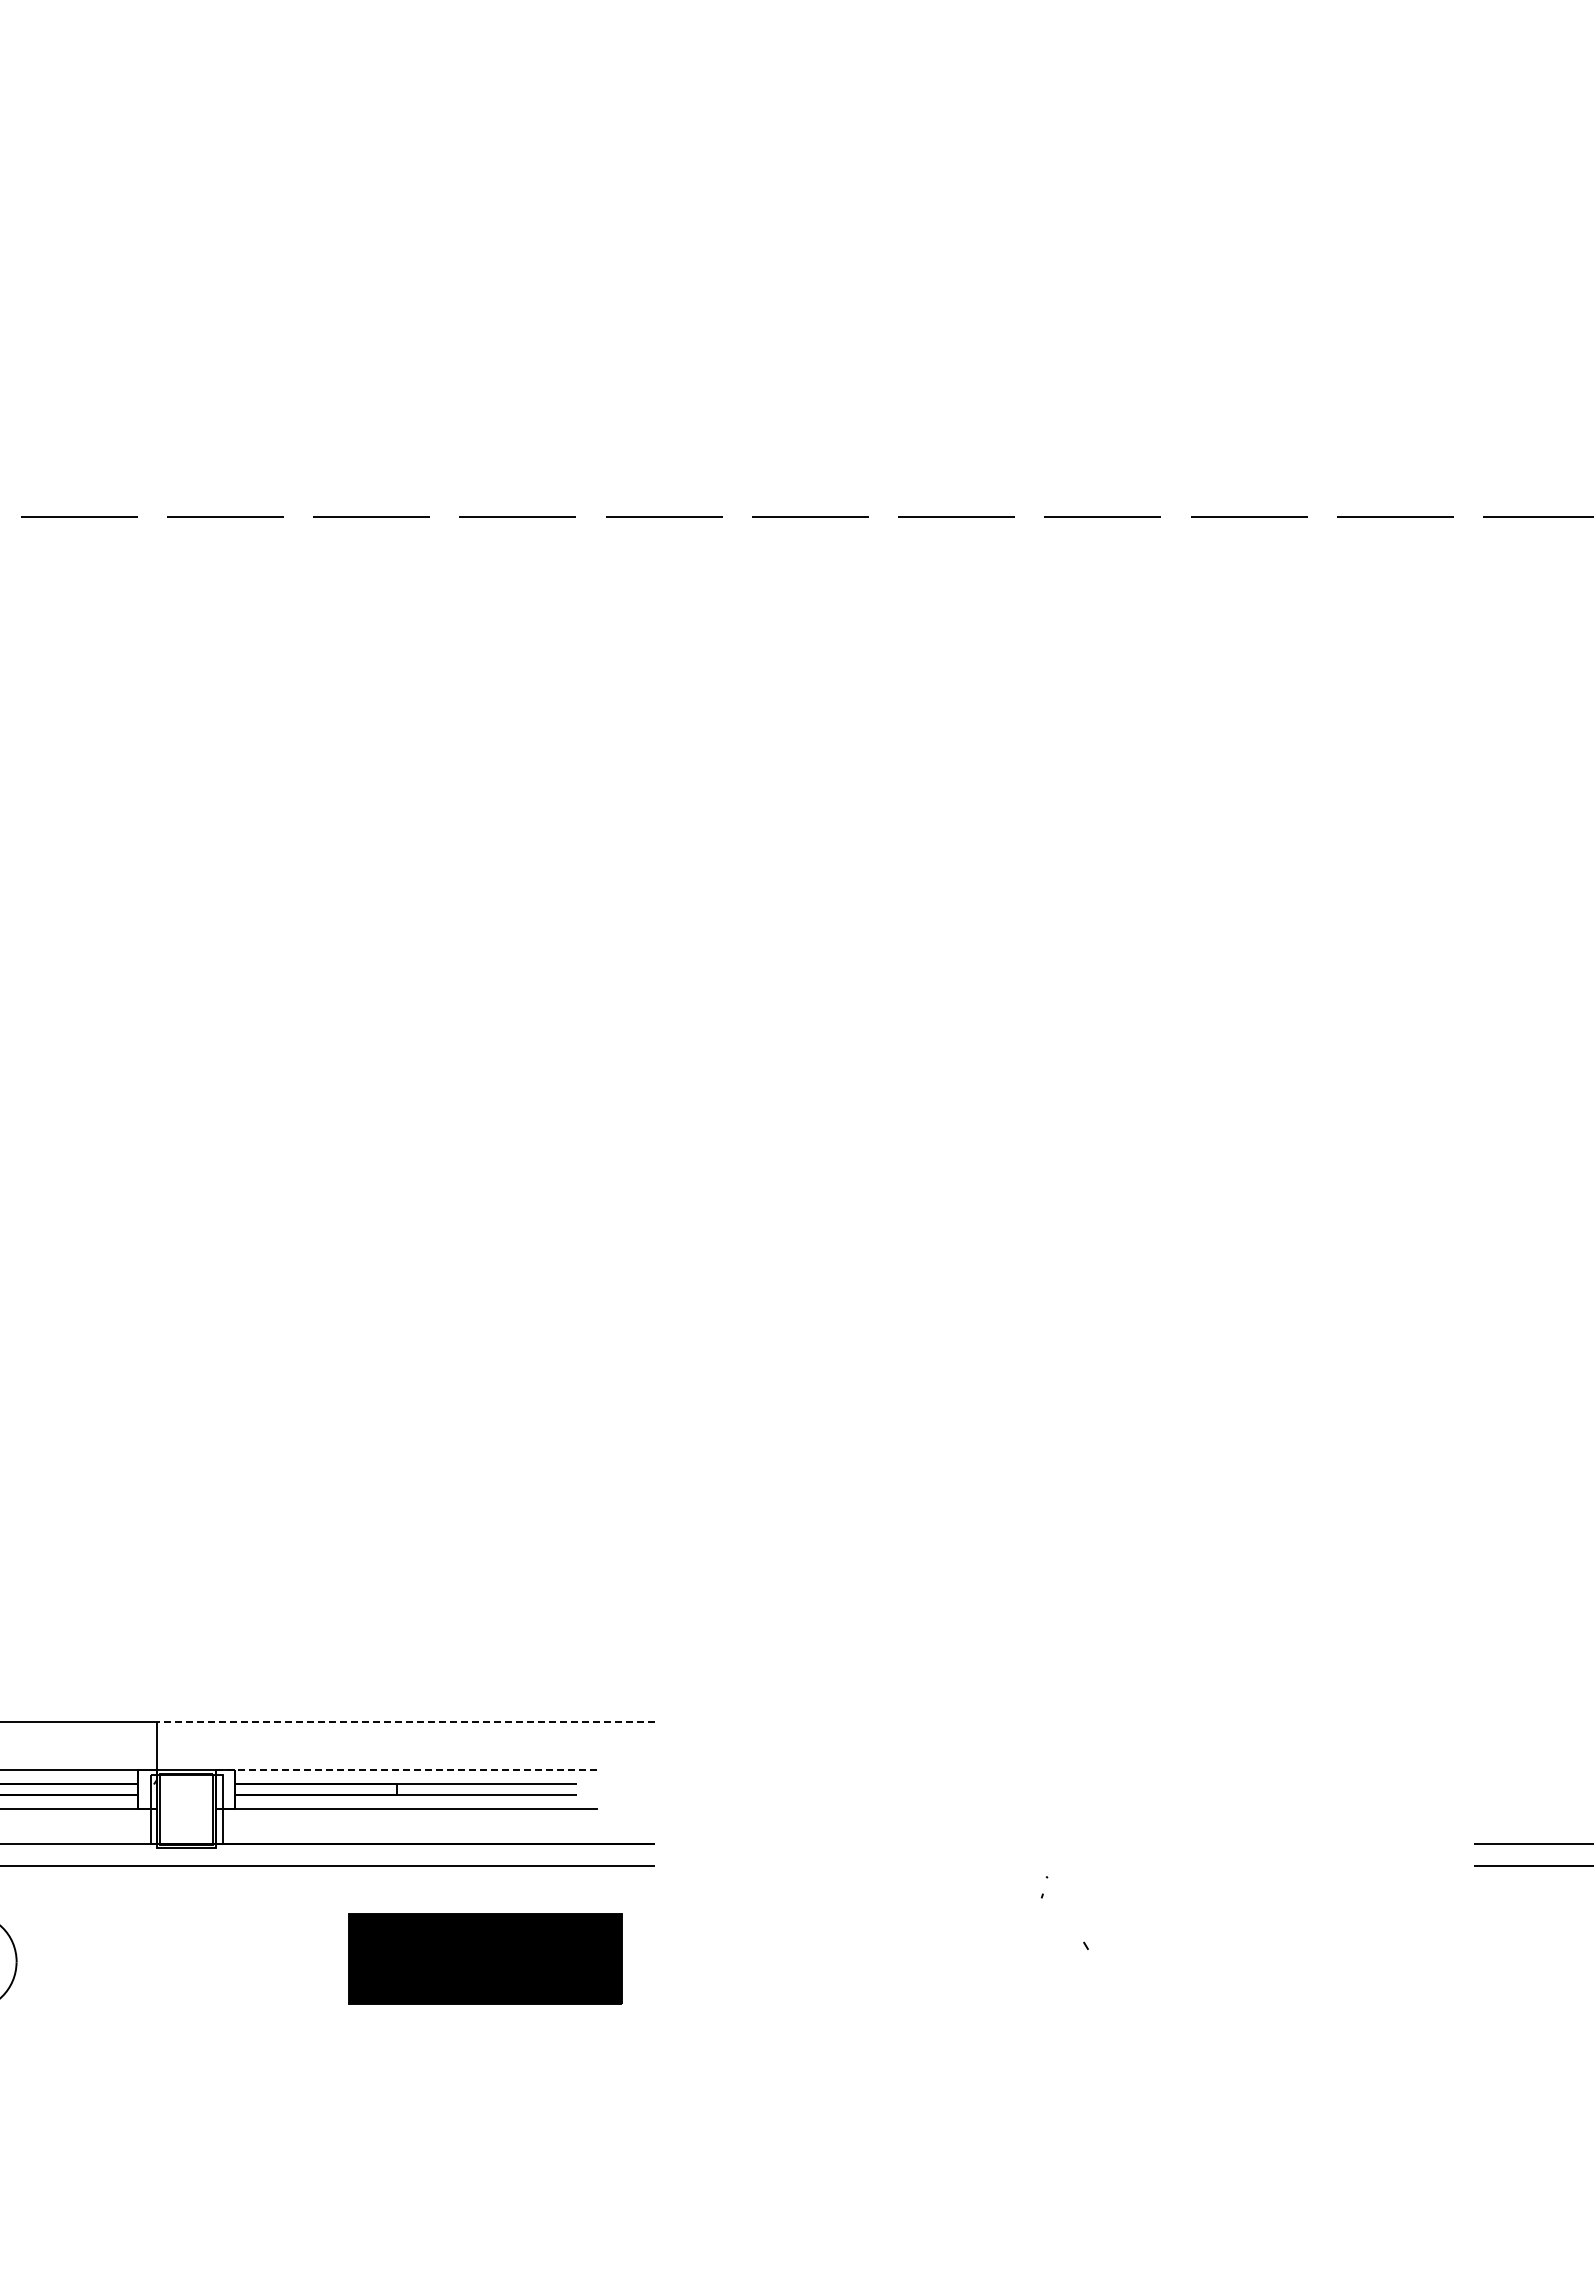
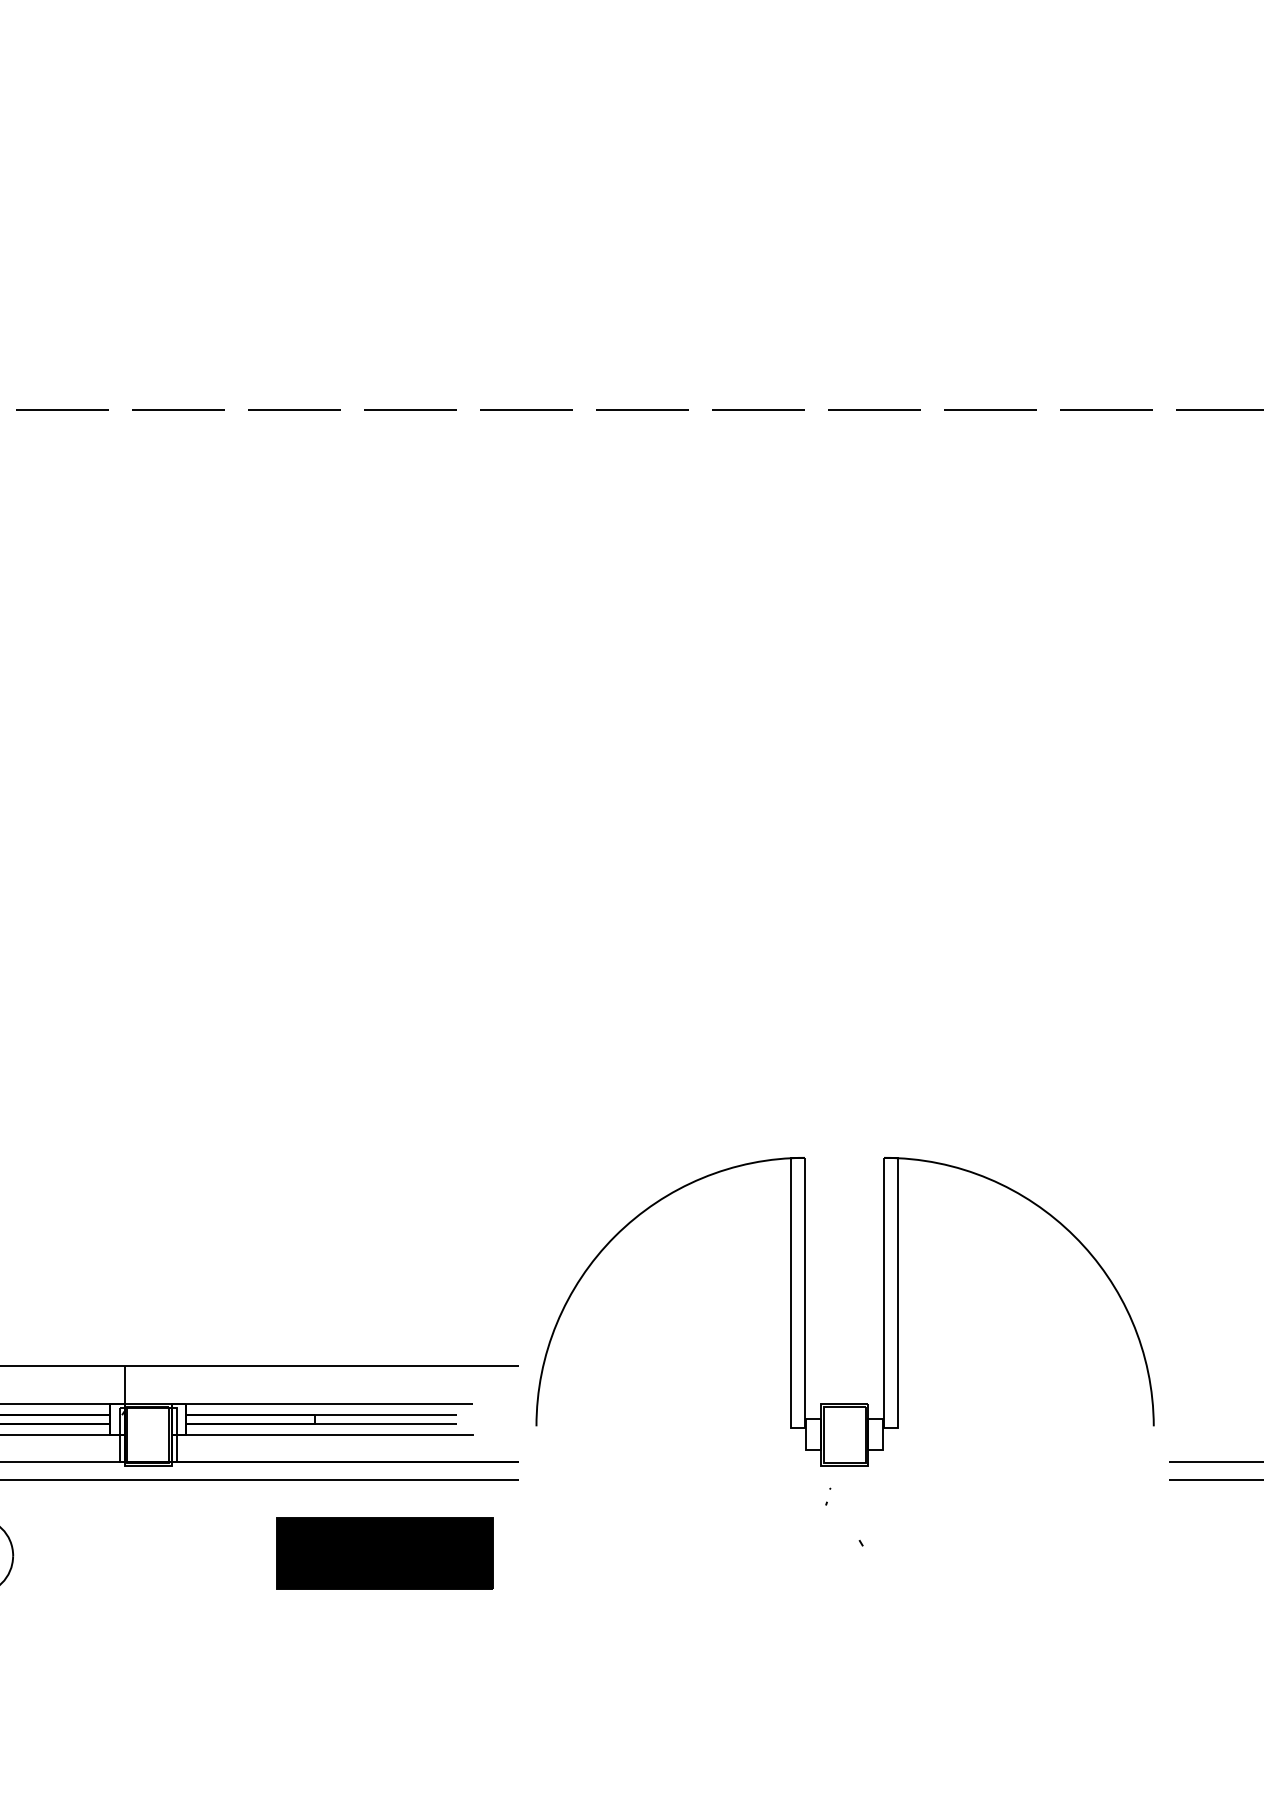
part: (1114, 1653) -> (883, 1311), added
line: (405, 1722) -> (321, 1366), dashed -> solid
line: (407, 1770) -> (323, 1404), dashed -> solid

